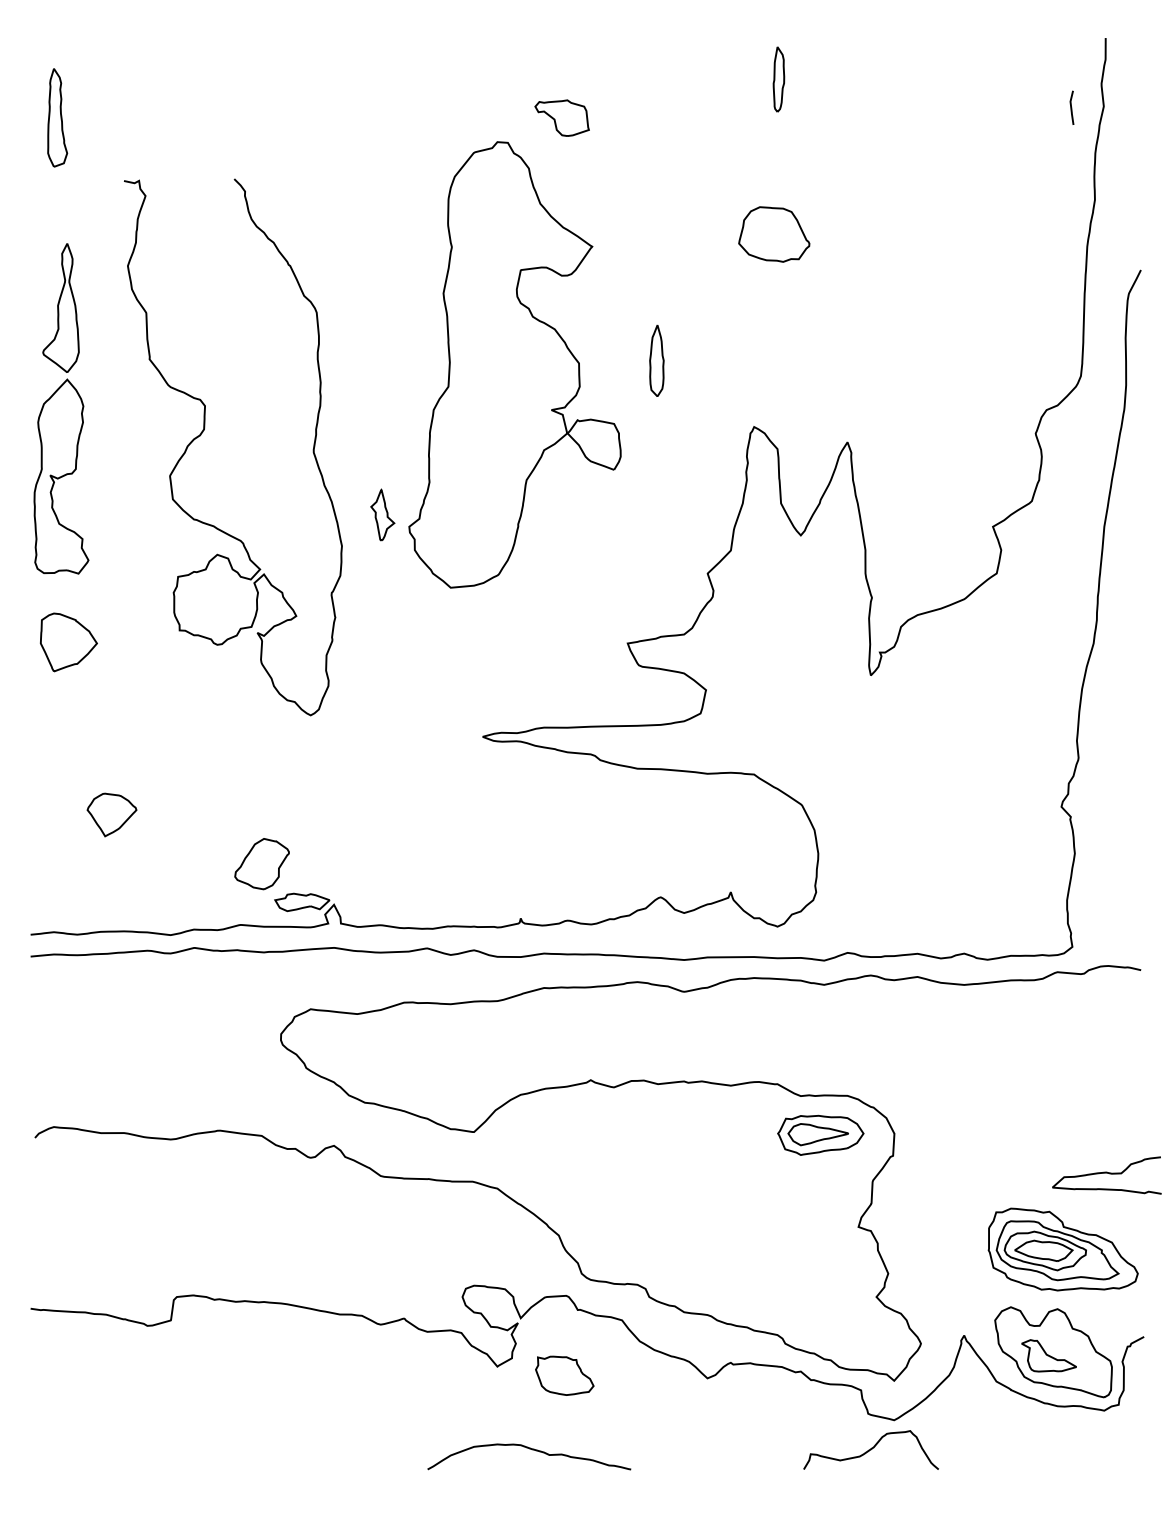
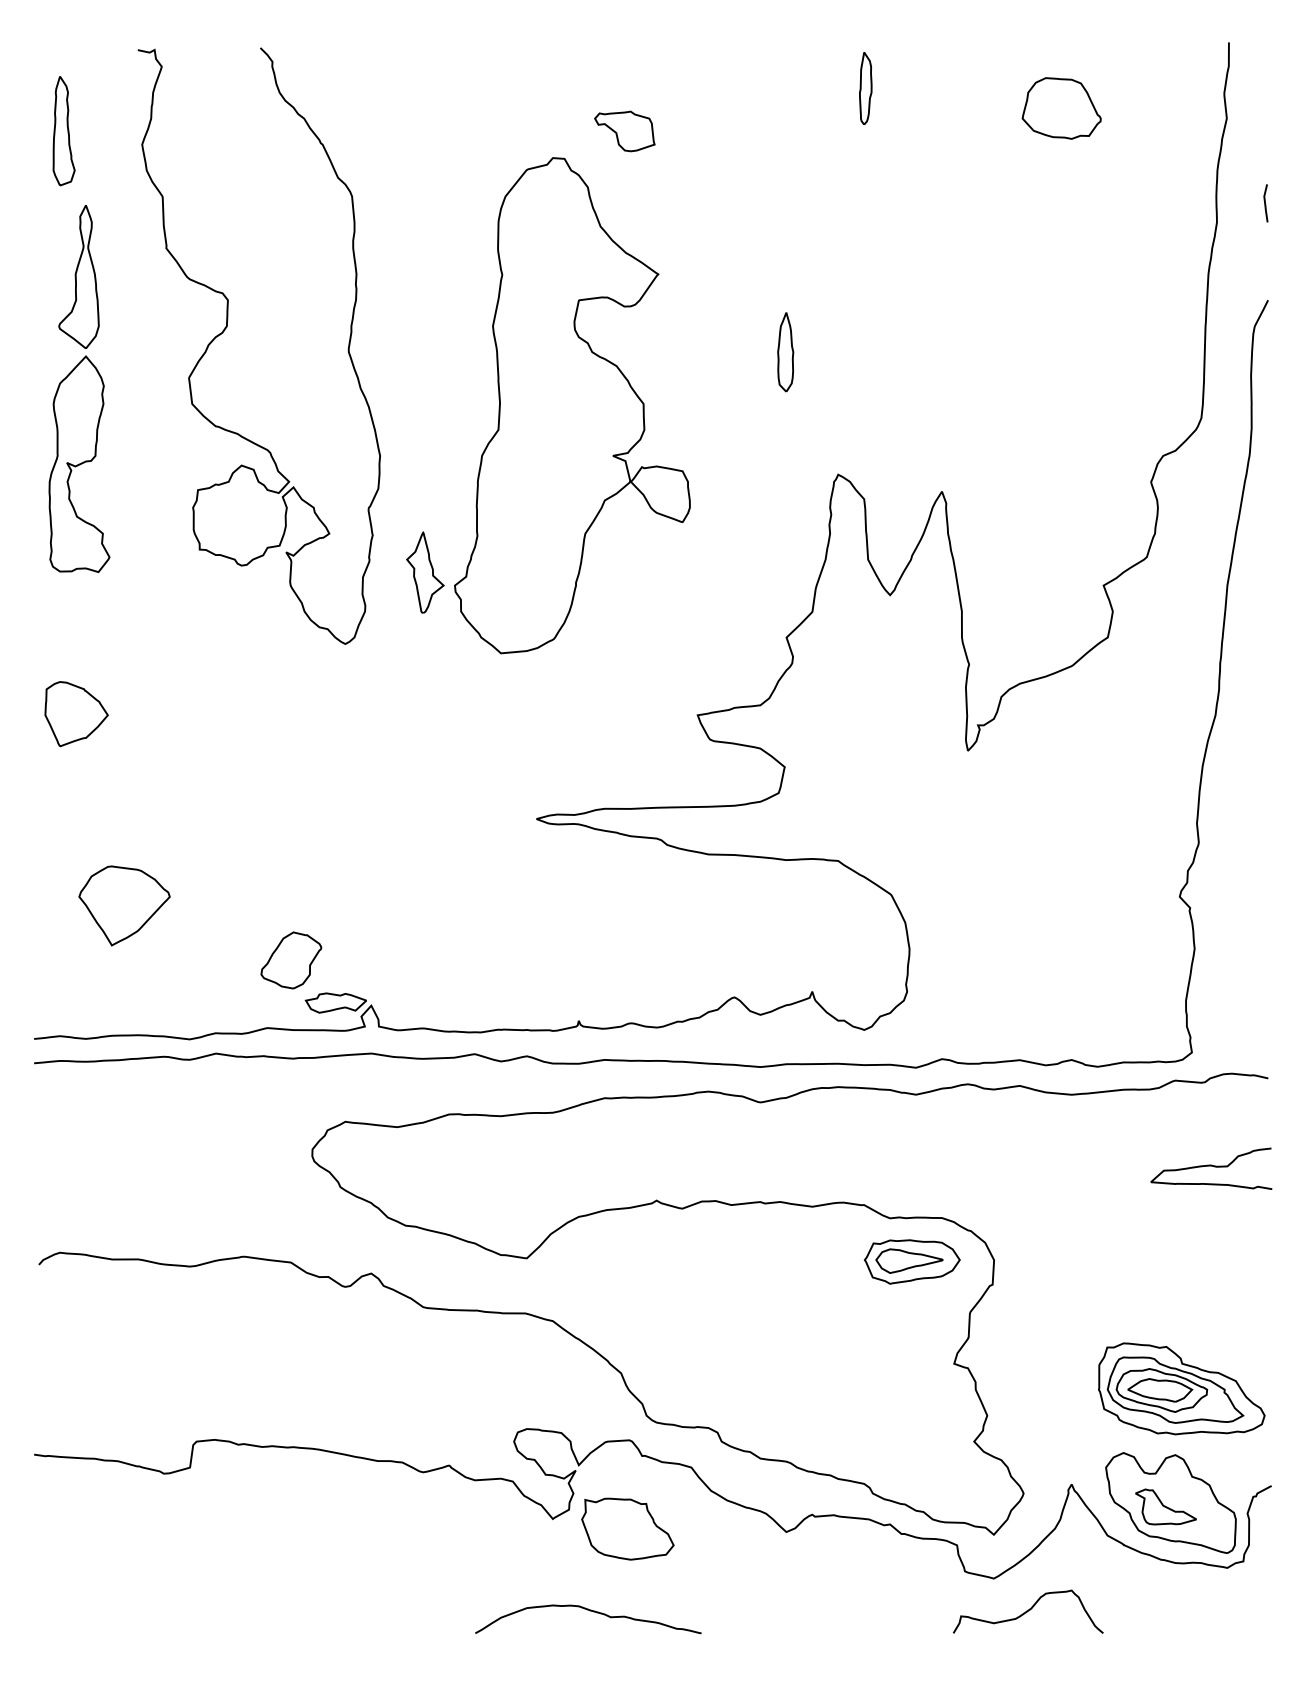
line: (1071, 107) -> (1265, 202), moved
part: (774, 234) -> (1061, 108), moved
part: (656, 360) -> (785, 351), moved
part: (61, 408) -> (79, 388), moved
curve: (203, 432) -> (226, 329), moved
part: (382, 514) -> (425, 571), size x1.43
part: (111, 814) -> (123, 905), size x1.67
curve: (1106, 1173) -> (1210, 1166), moved
part: (564, 1375) -> (627, 1528), size x1.43
curve: (870, 1449) -> (1027, 1611), moved

